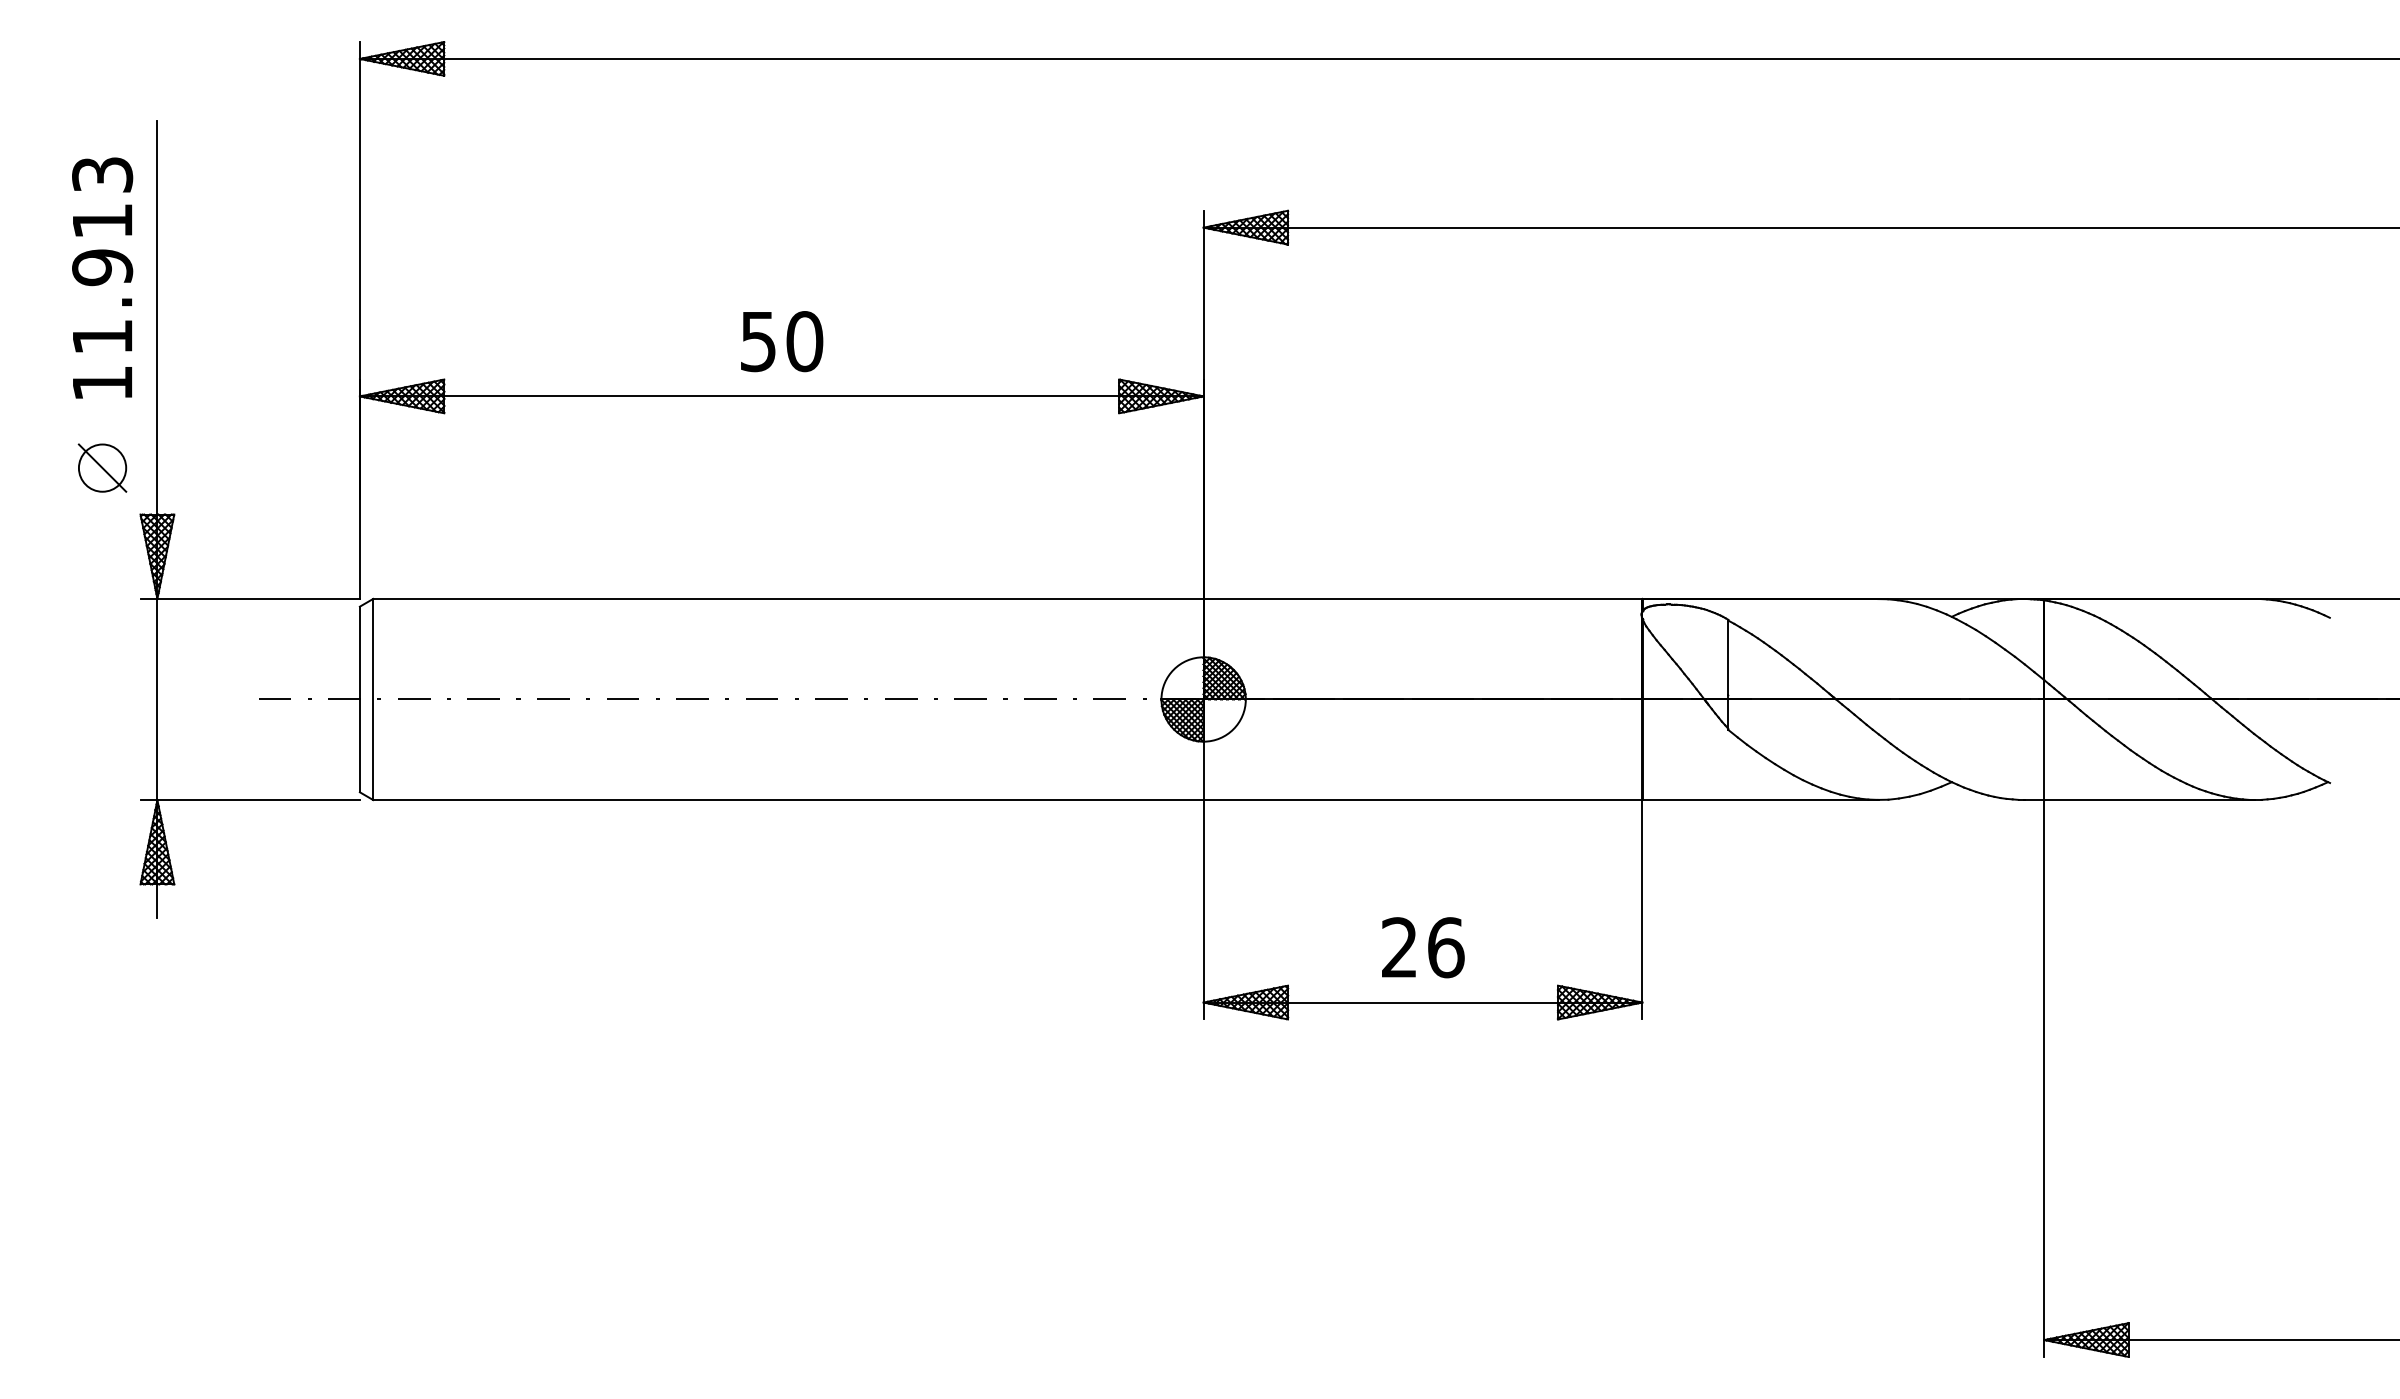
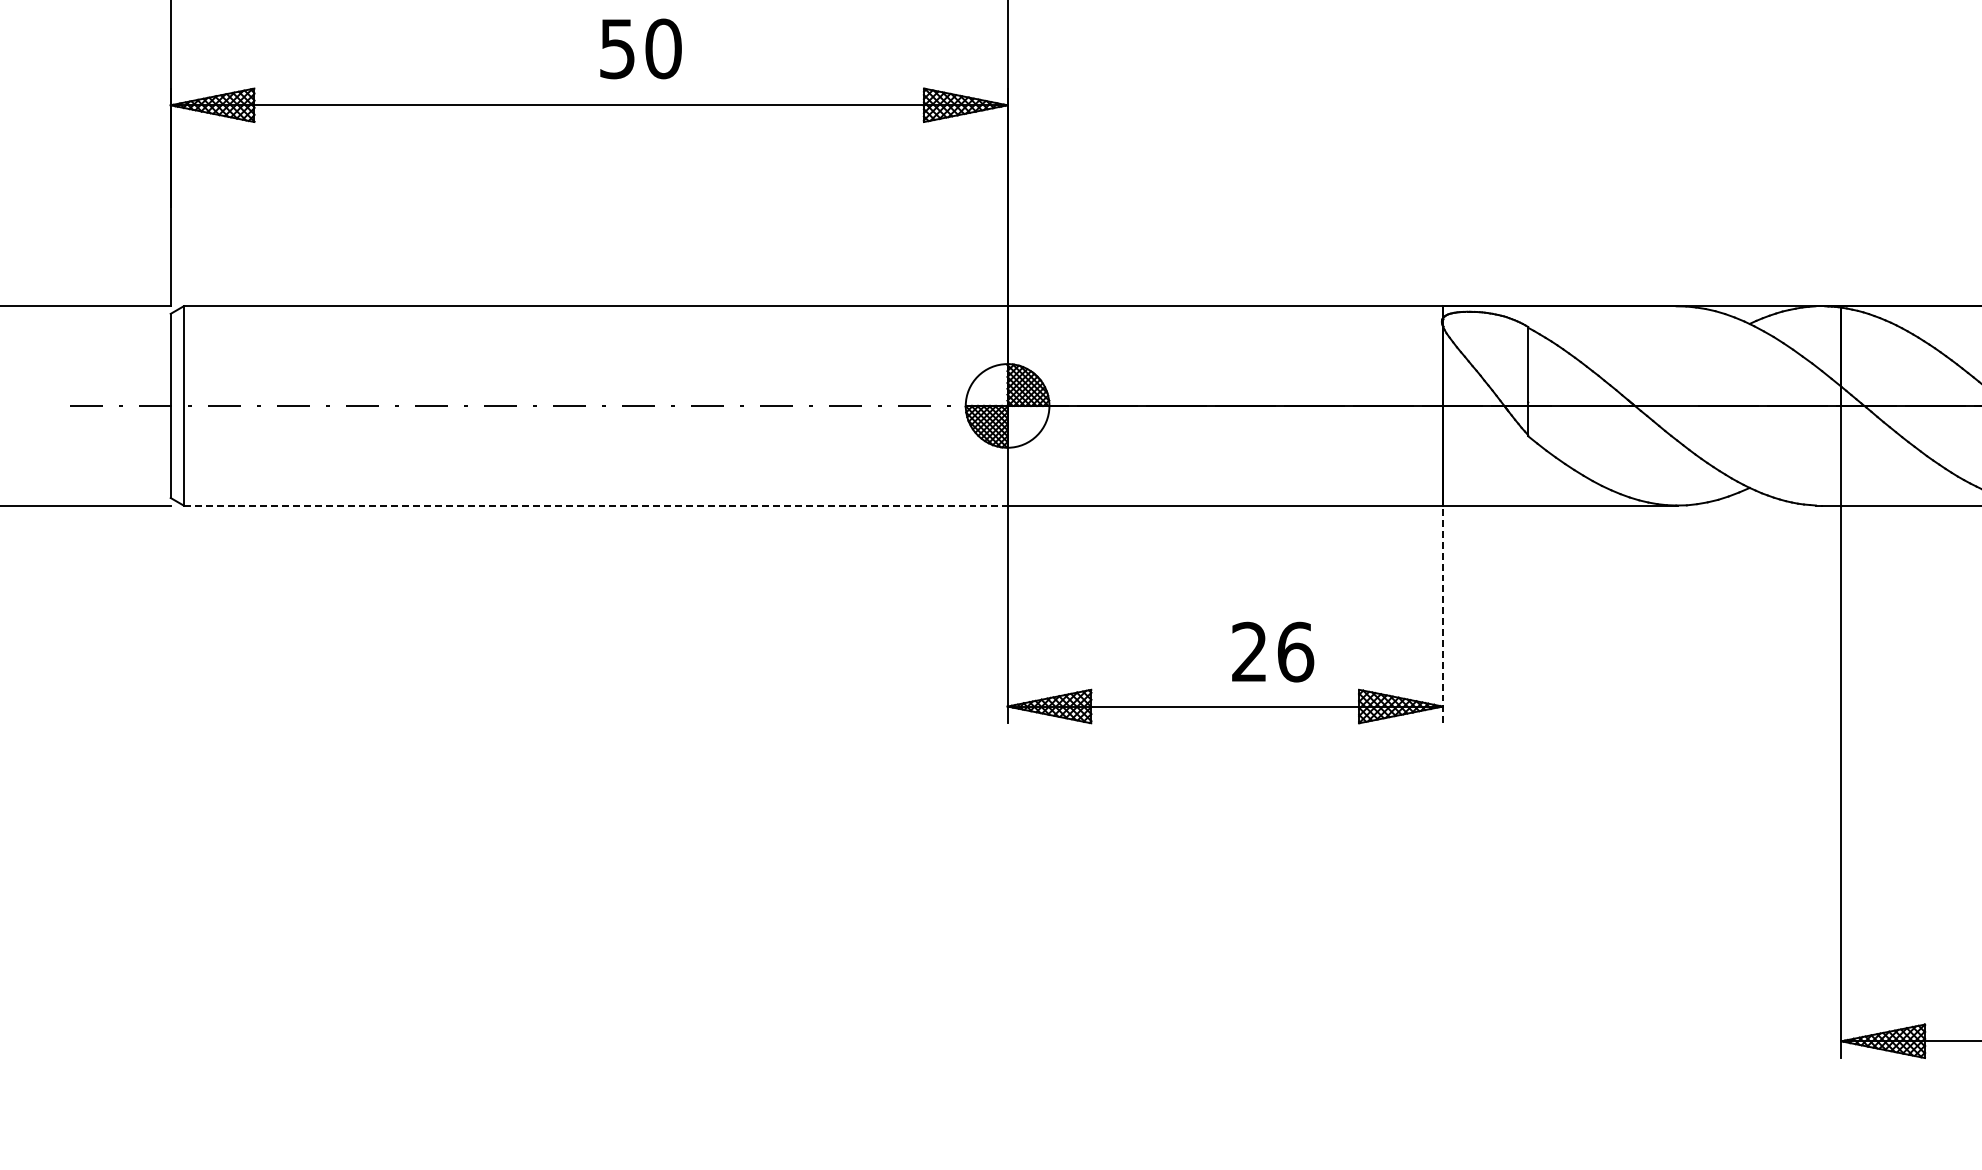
text: (782, 341) -> (641, 48), moved
line: (788, 800) -> (595, 506), solid -> dashed
line: (1642, 909) -> (1442, 614), solid -> dashed
text: (1423, 947) -> (1273, 651), moved

